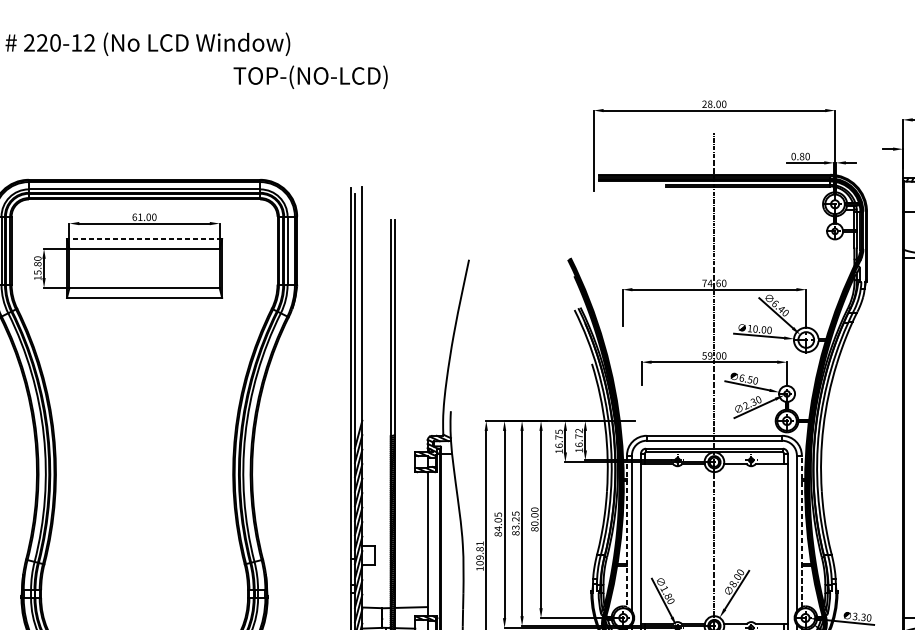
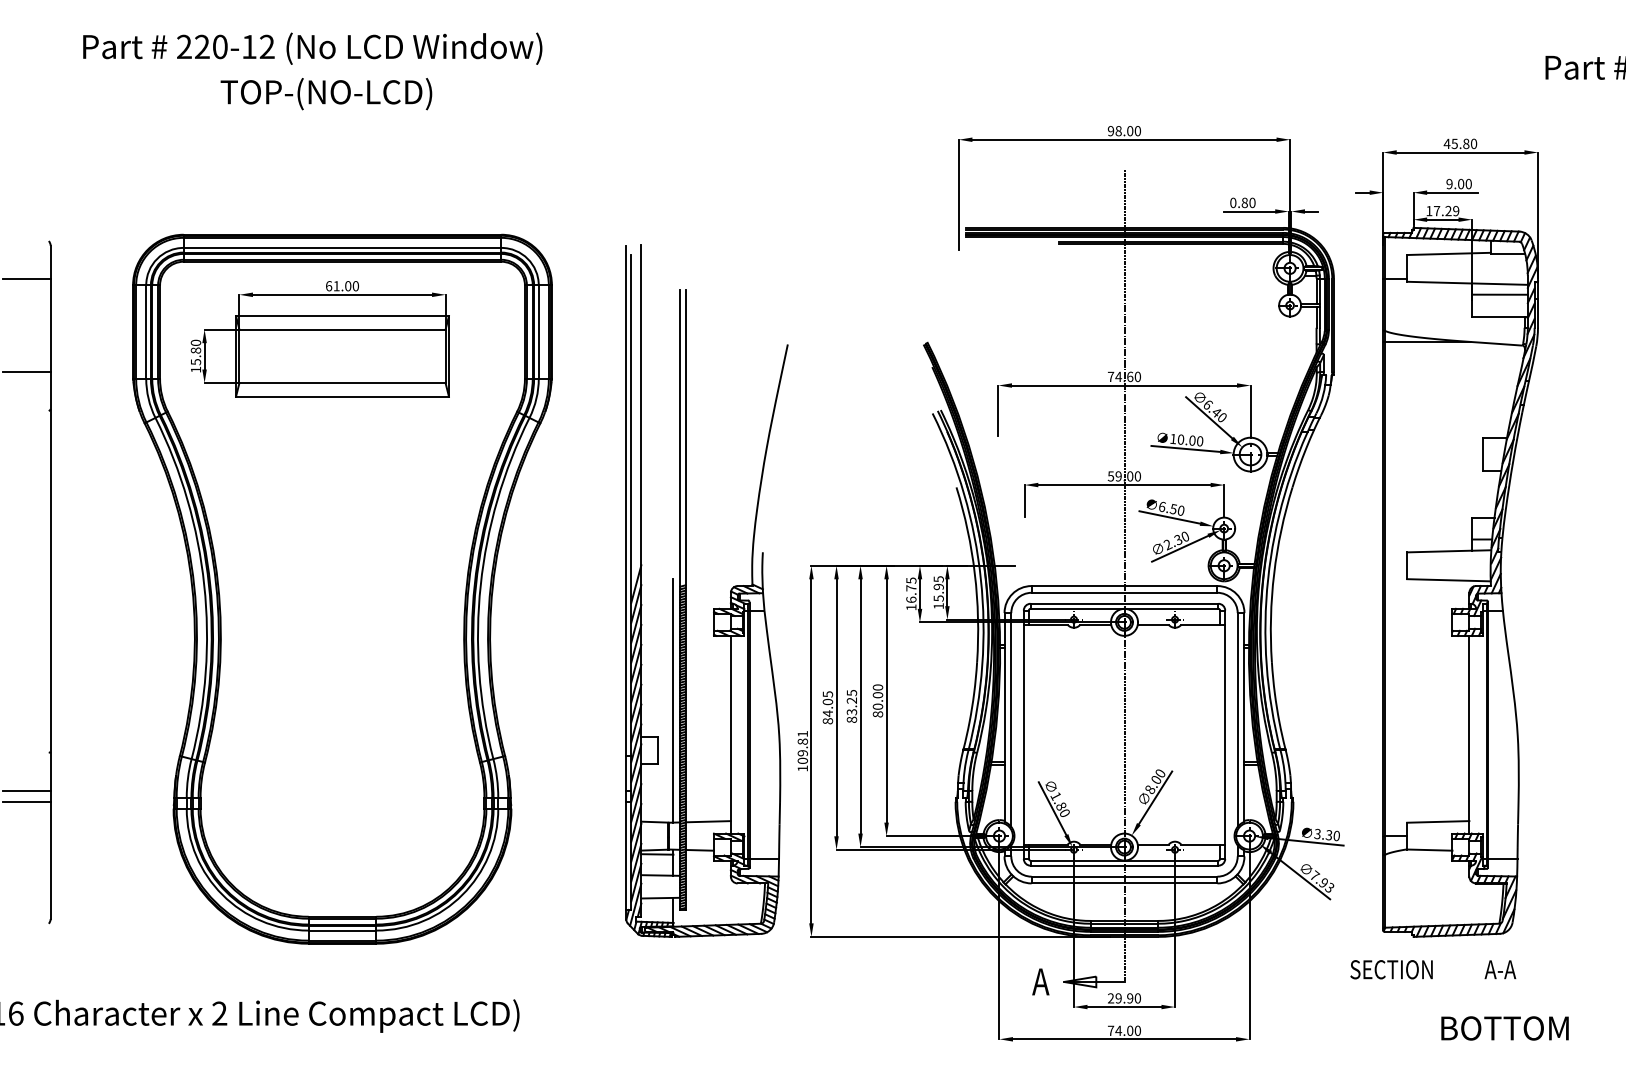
text: (310, 77) -> (326, 94), moved
text: (704, 104) -> (1110, 131), 28.00 -> 98.00
line: (144, 239) -> (342, 316), dashed -> solid
text: (578, 437) -> (938, 588), 16.72 -> 15.95
line: (385, 519) -> (673, 700), added
line: (801, 530) -> (1244, 716), dashed -> solid
line: (626, 531) -> (1004, 717), dashed -> solid

